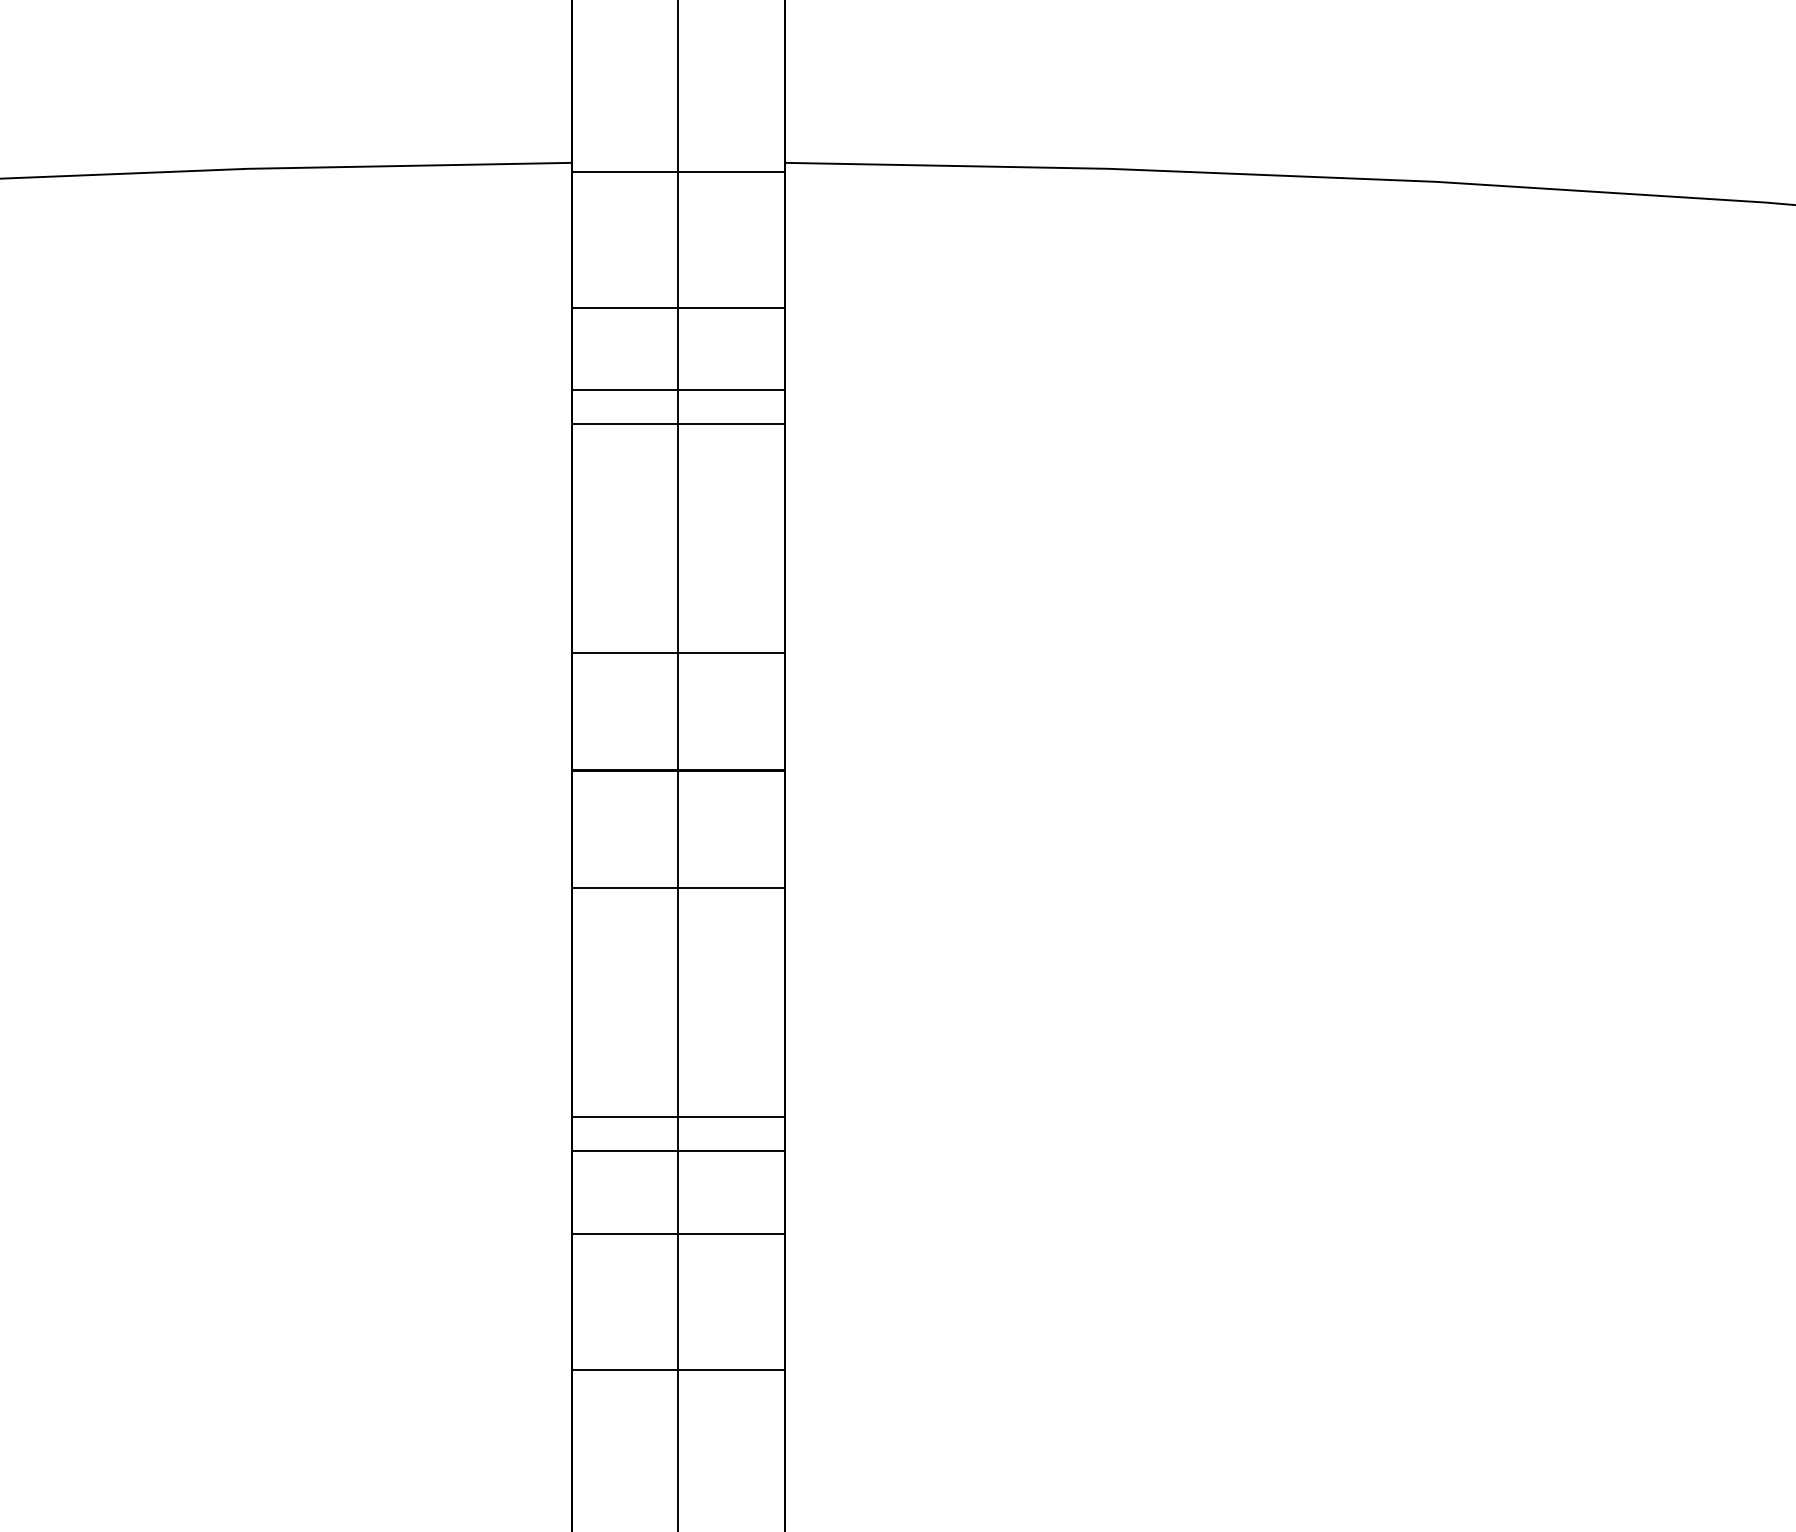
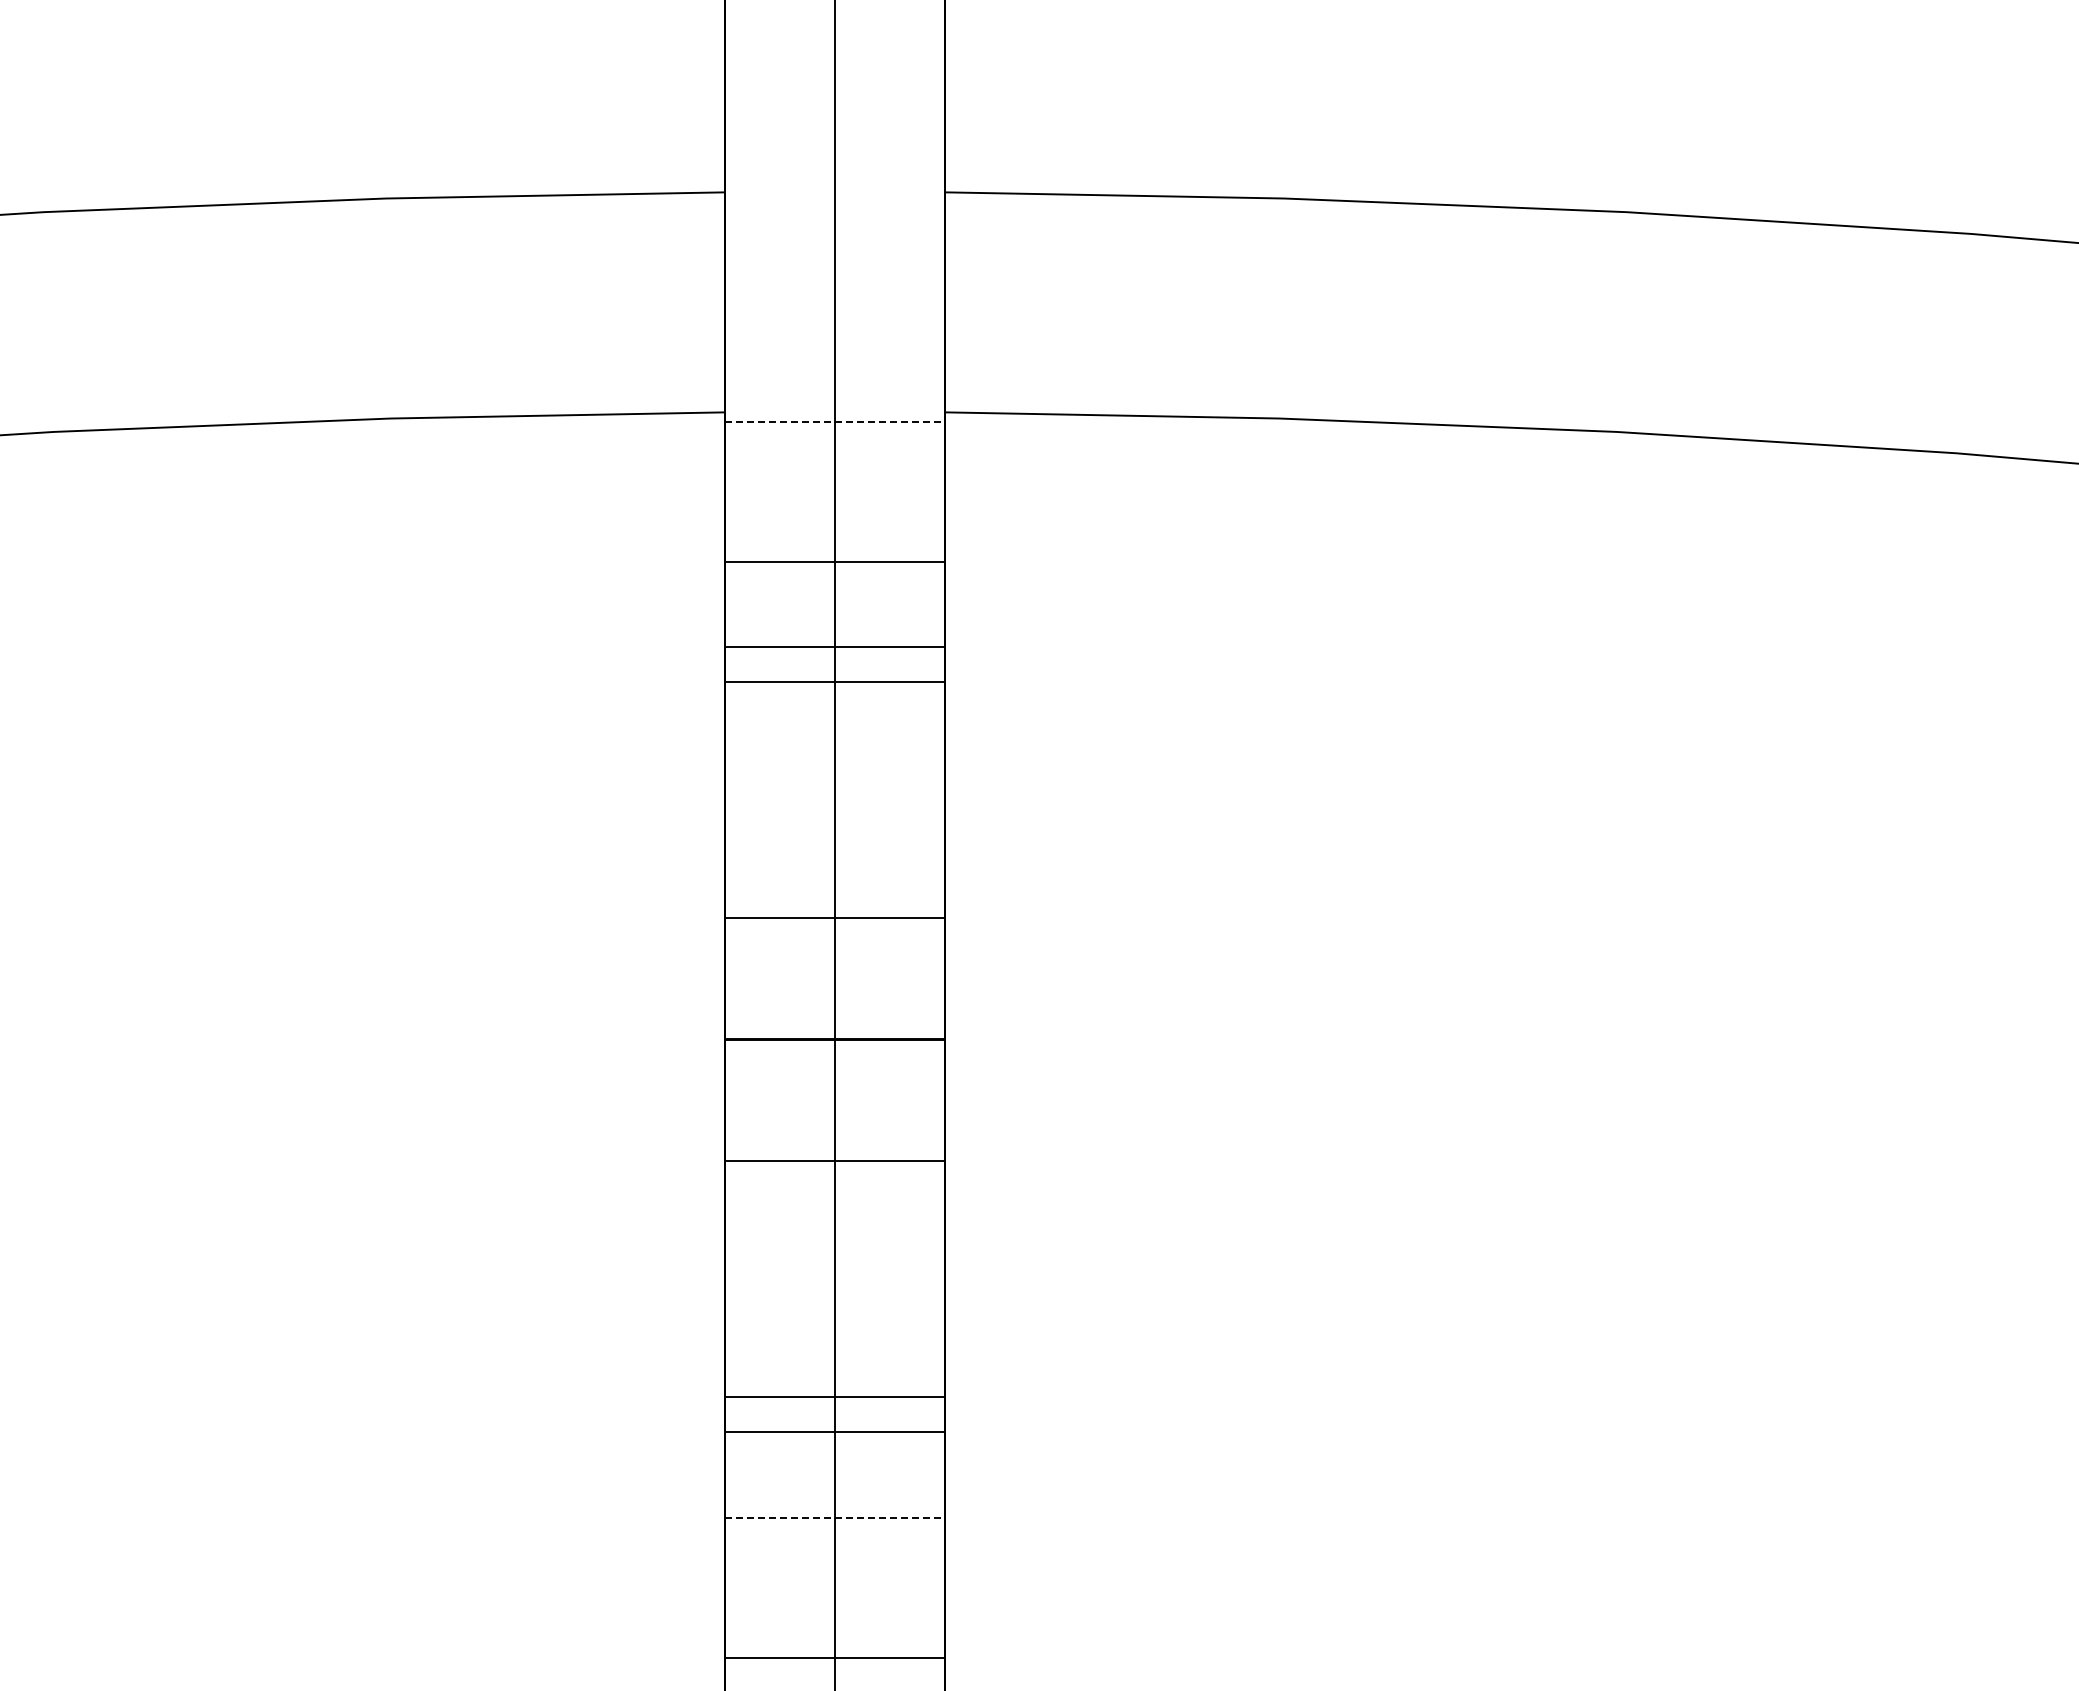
line: (678, 171) -> (835, 421), solid -> dashed
line: (678, 1233) -> (835, 1517), solid -> dashed

